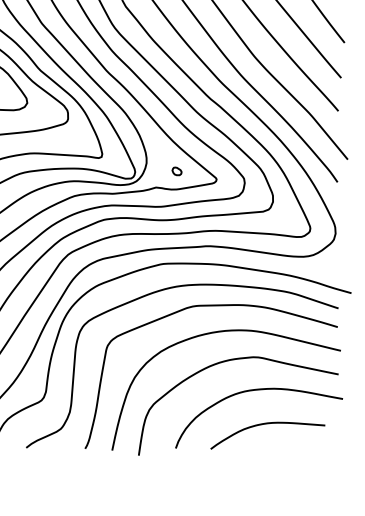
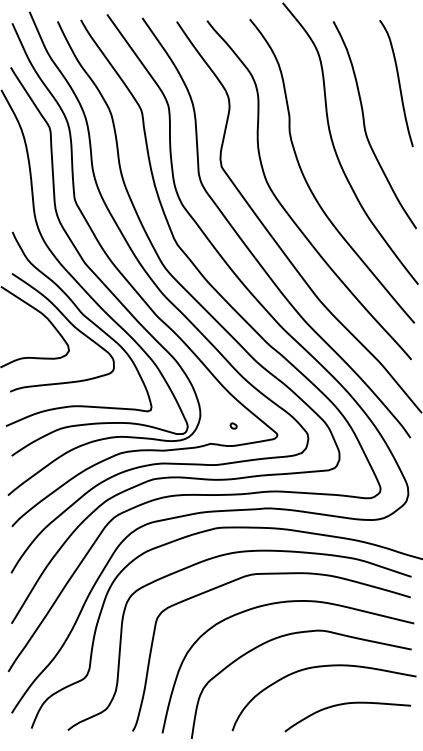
part: (176, 170) -> (233, 425), size x0.62
curve: (267, 424) -> (347, 704), moved

